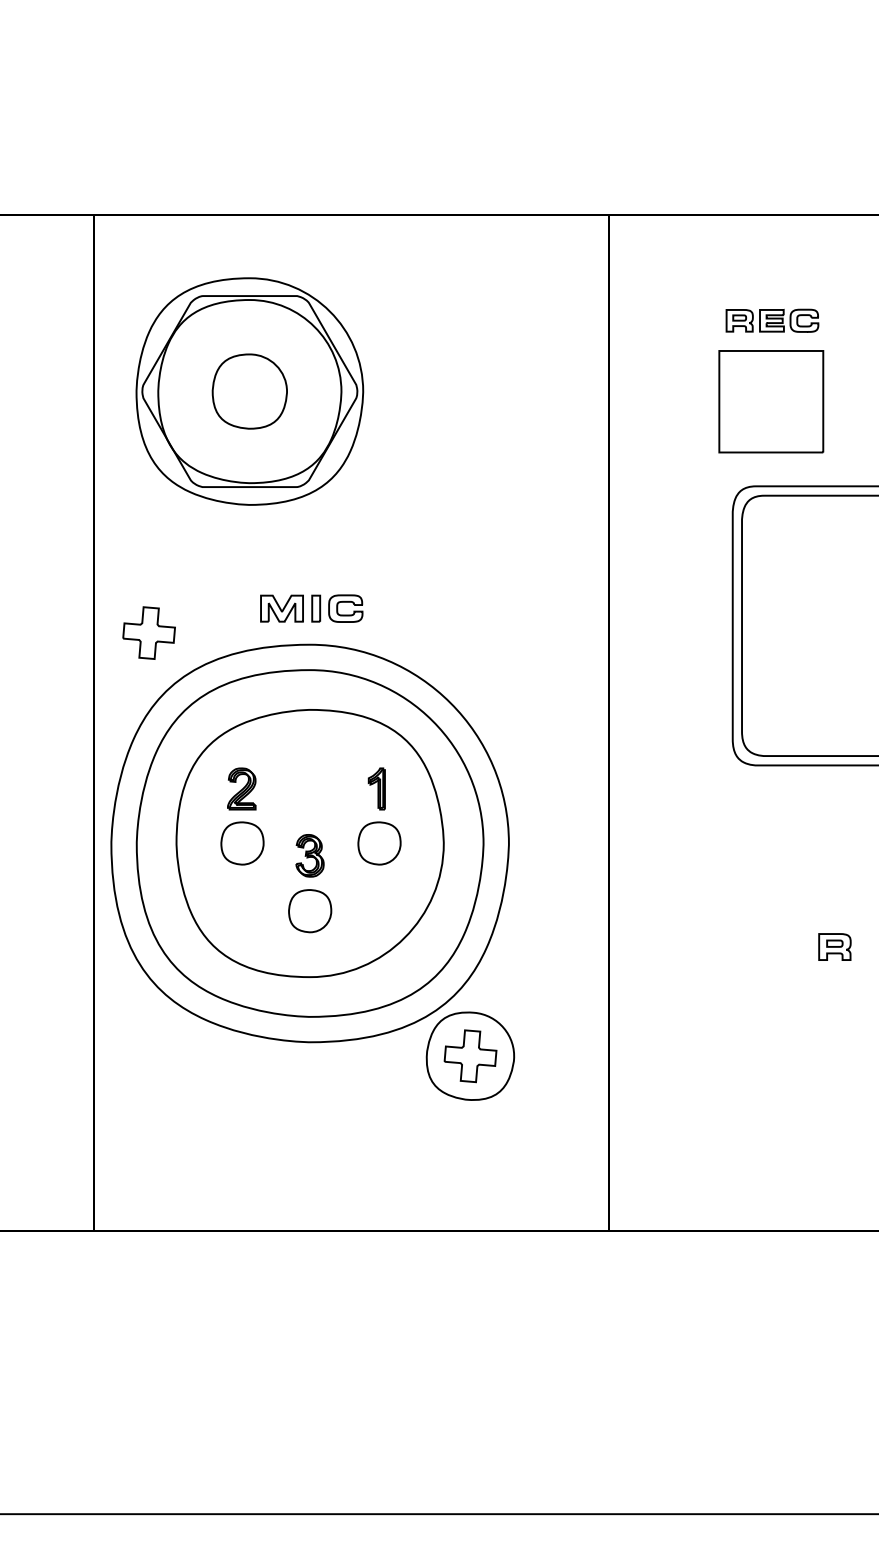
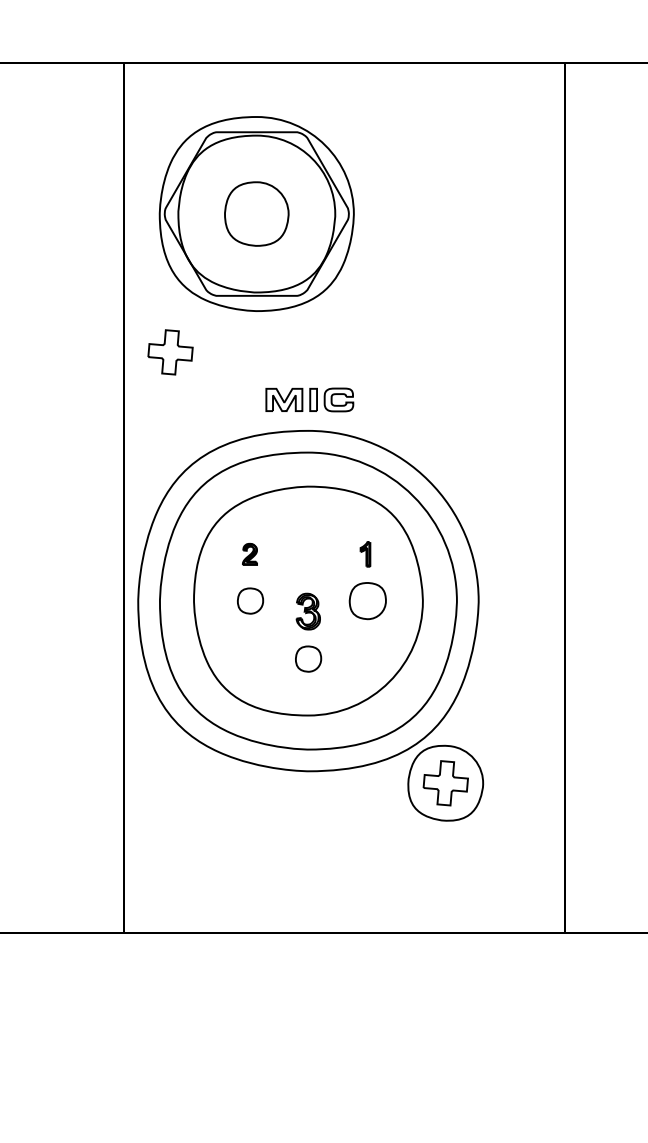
part: (148, 632) -> (170, 351), moved
part: (241, 788) -> (249, 553), size x0.6
part: (376, 788) -> (365, 553), size x0.7
part: (242, 843) -> (250, 601), size x0.7
part: (310, 911) -> (308, 659), size x0.7

